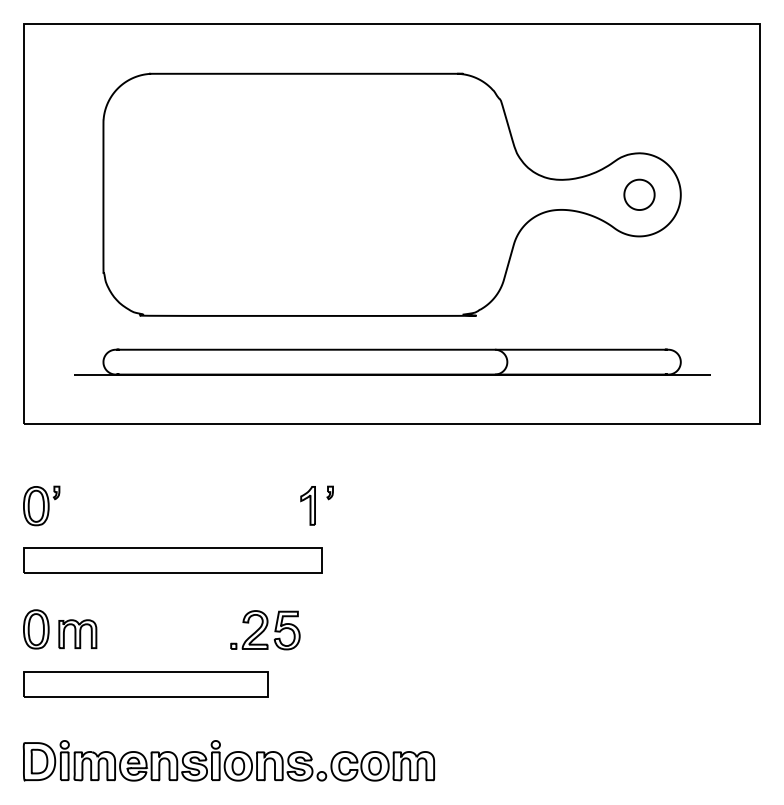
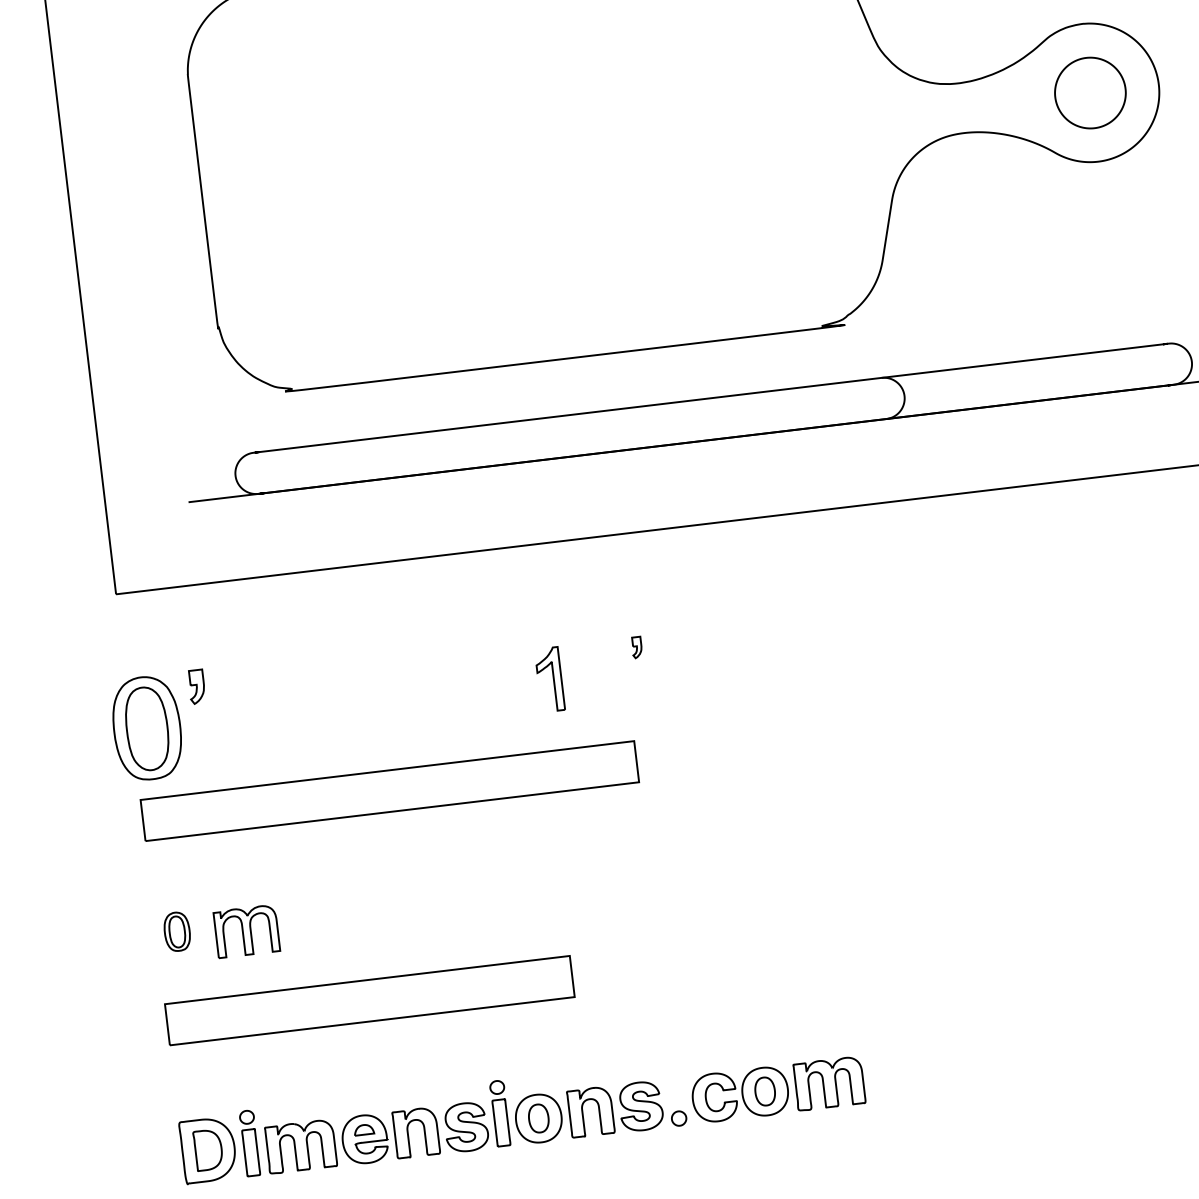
part: (639, 194) -> (1090, 92), size x1.4
part: (41, 505) -> (161, 725), size x1.6
part: (307, 505) -> (548, 679), moved
part: (36, 629) -> (177, 931), size x0.6
part: (265, 630) -> (556, 888), removed

